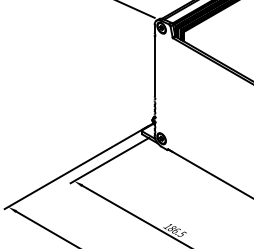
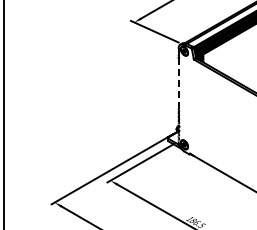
line: (154, 67) -> (178, 84), solid -> dashed

